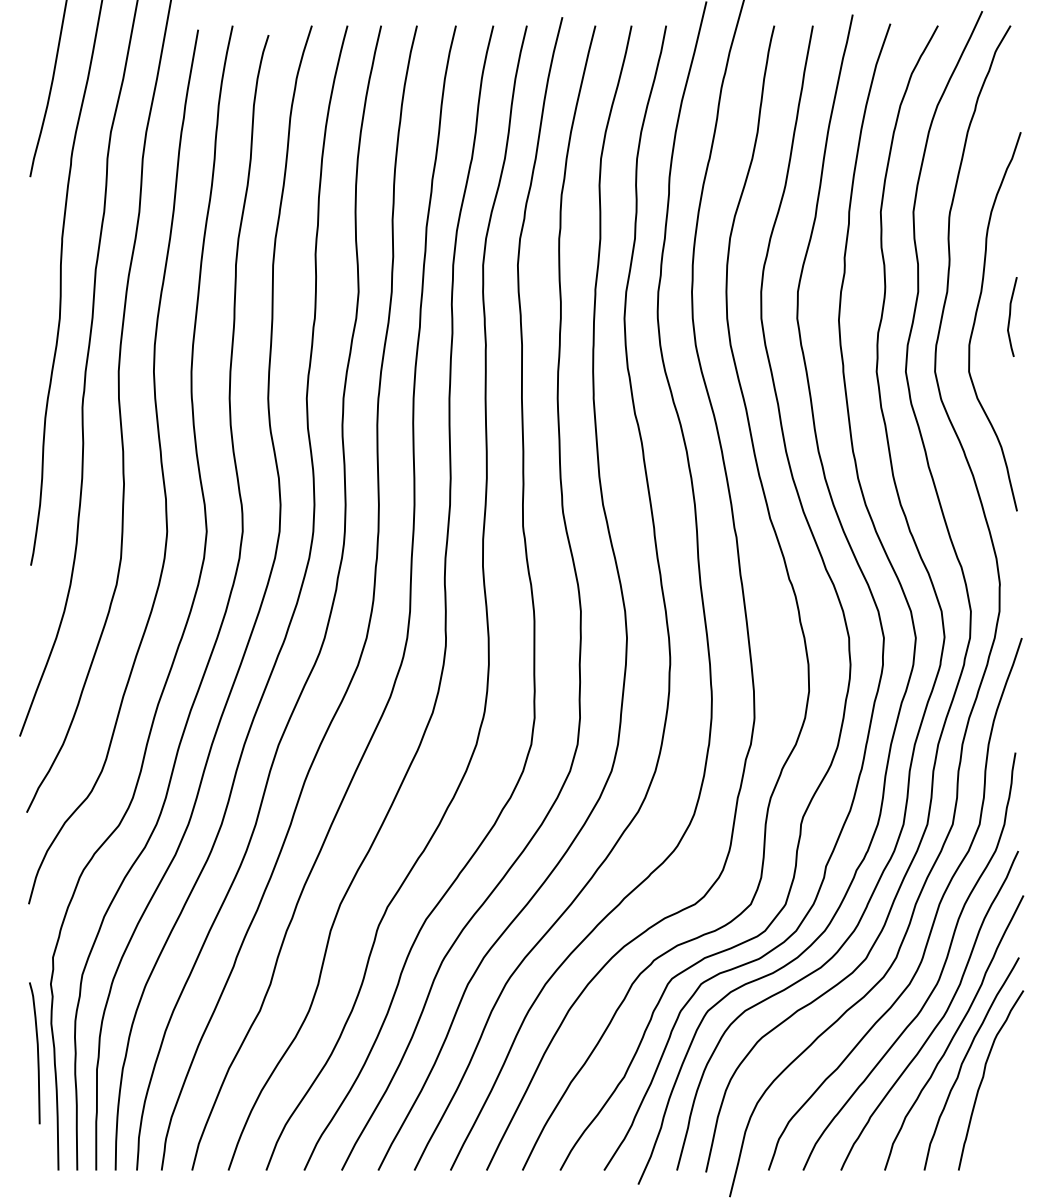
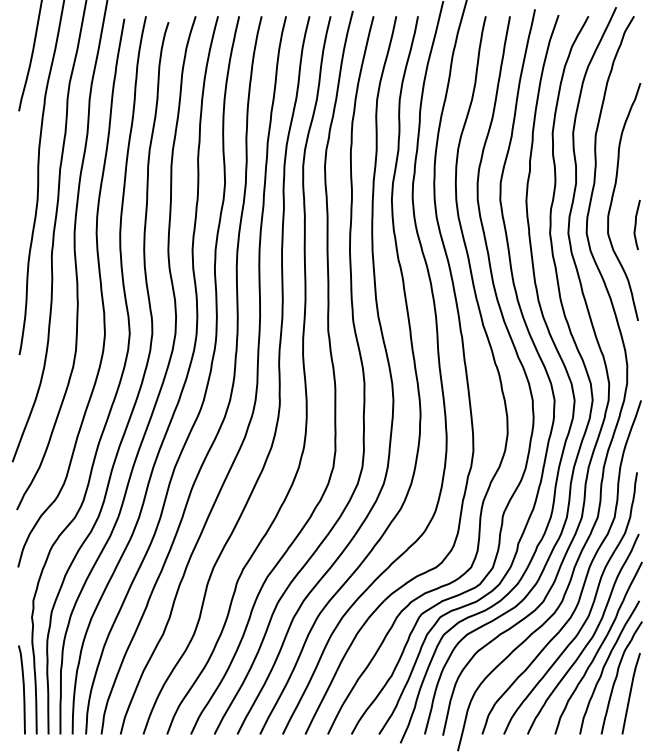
curve: (1011, 316) -> (636, 224), moved
curve: (37, 1052) -> (23, 689), moved
line: (1004, 1105) -> (630, 693), added

